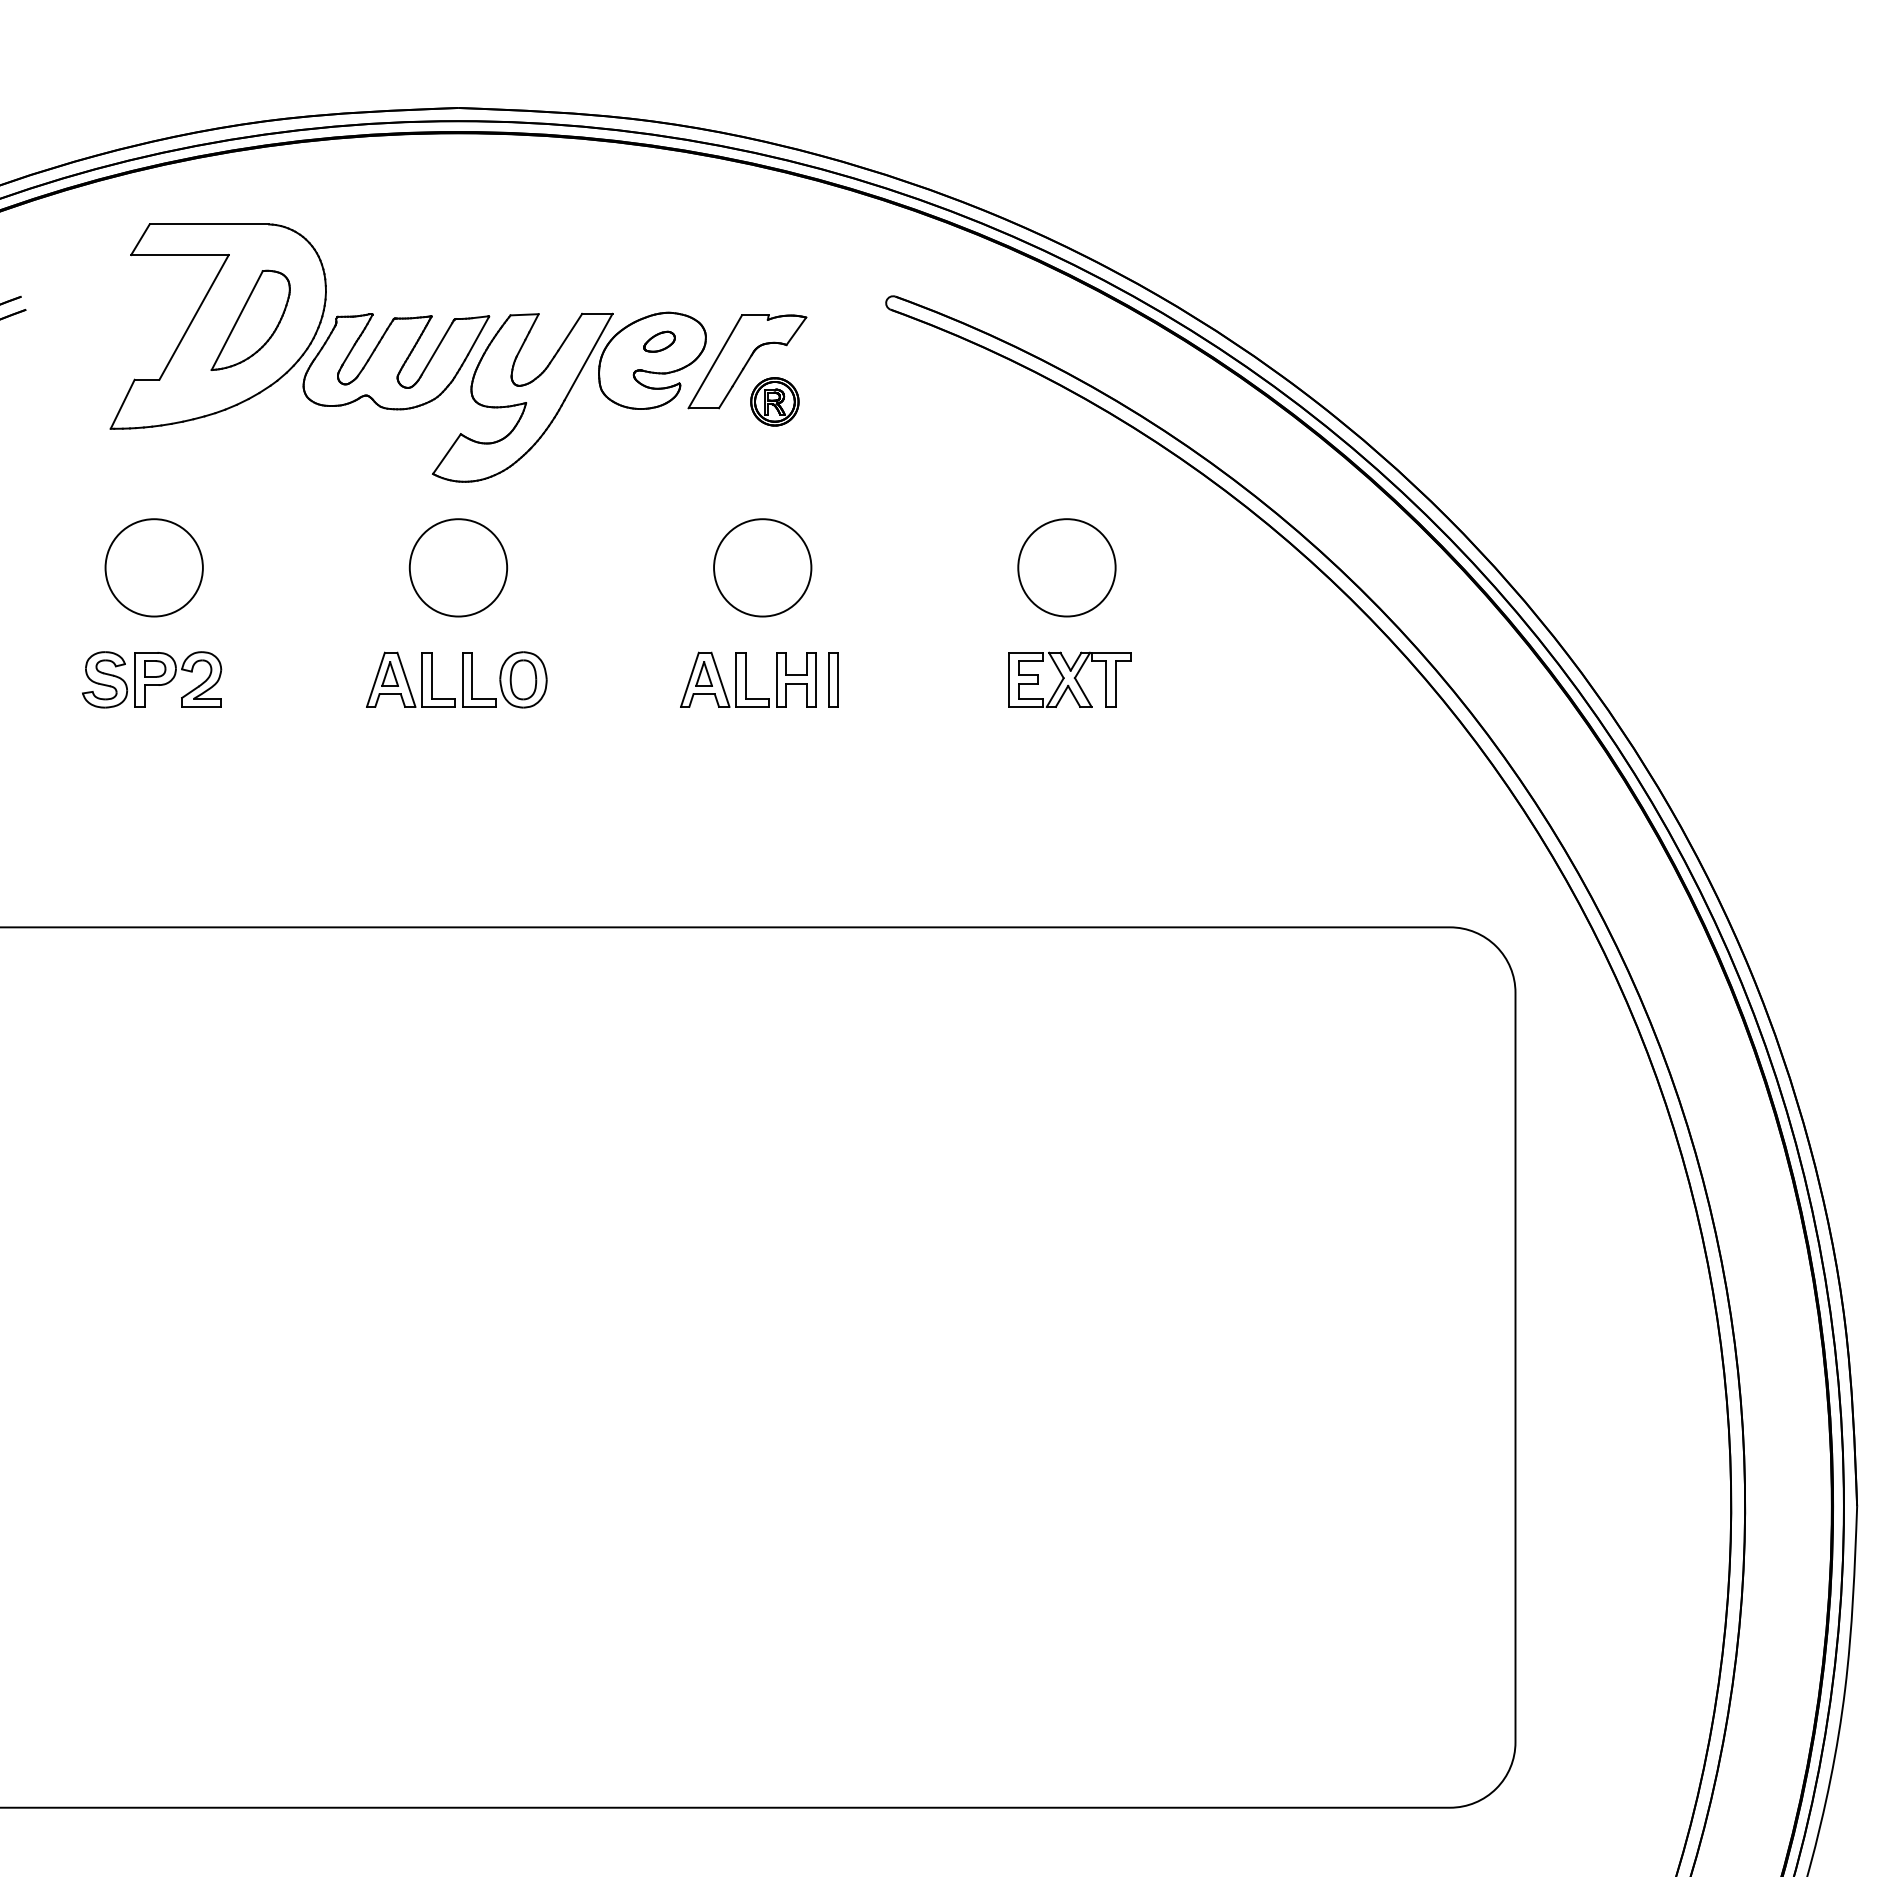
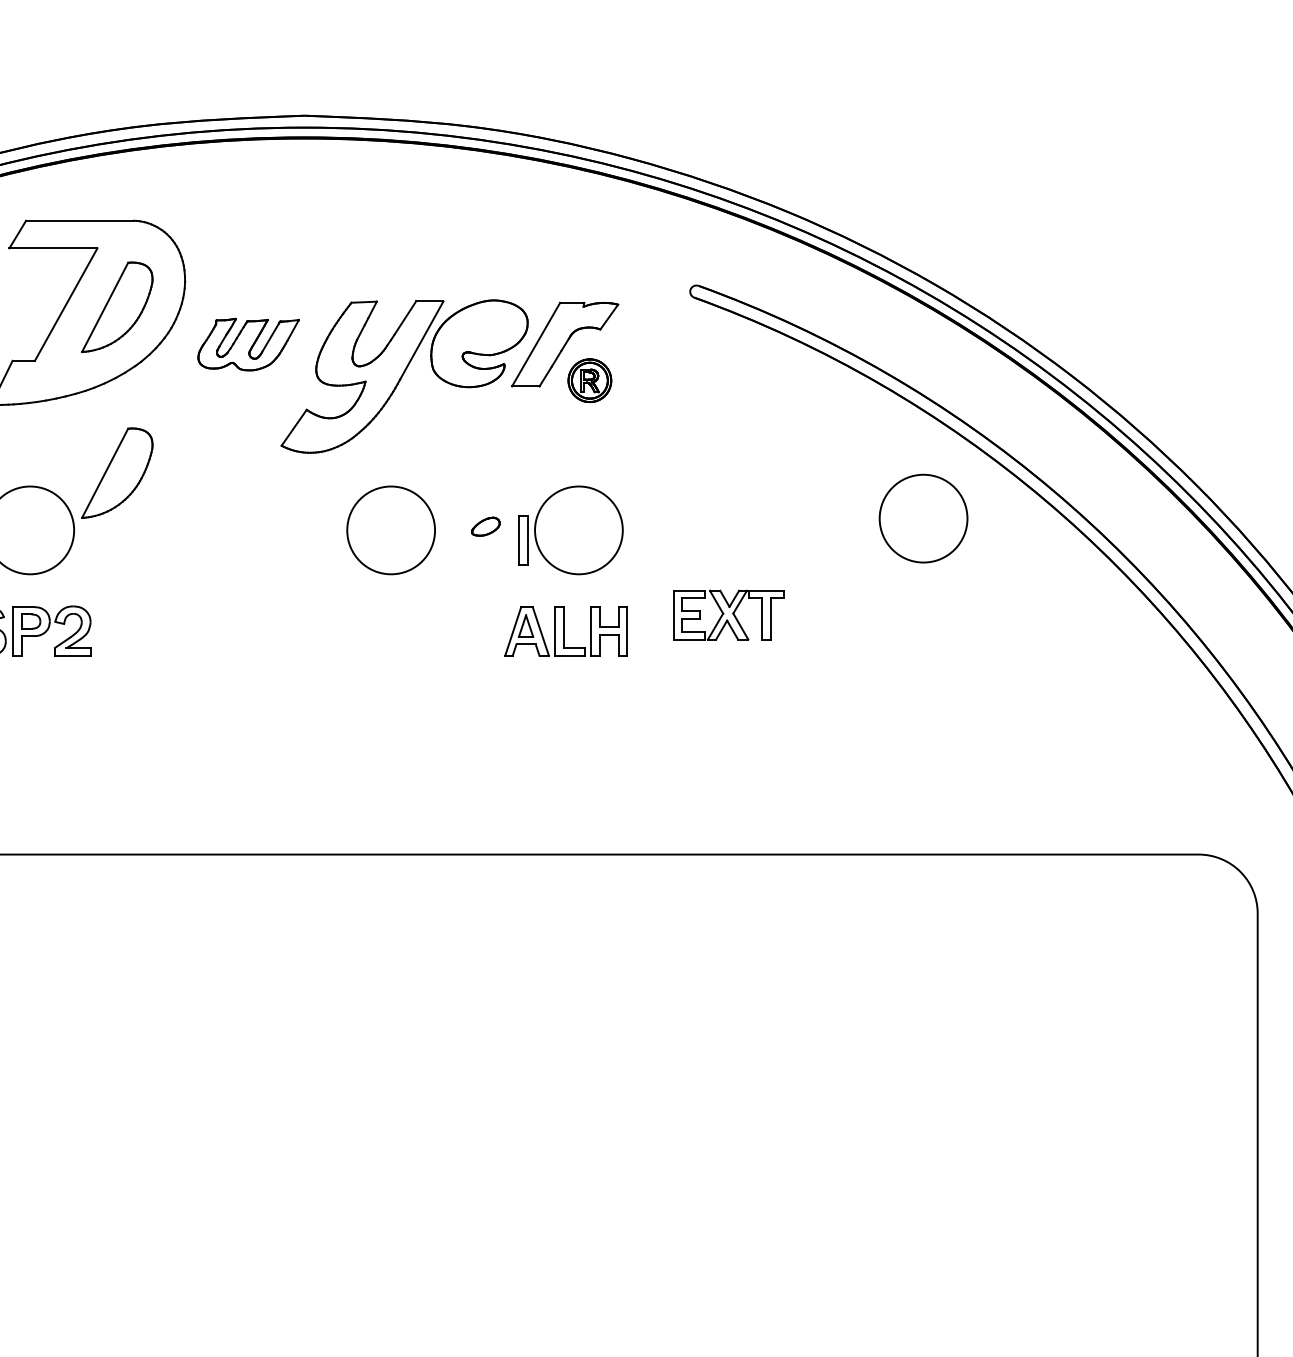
part: (659, 341) -> (485, 526), moved
part: (396, 361) -> (248, 344), size x0.6
part: (250, 503) -> (117, 472), added
circle: (458, 567) -> (391, 530), moved
circle: (1066, 567) -> (923, 518), moved
part: (456, 679) -> (302, 631), removed
part: (833, 679) -> (523, 539), moved
part: (1069, 679) -> (728, 614), moved

